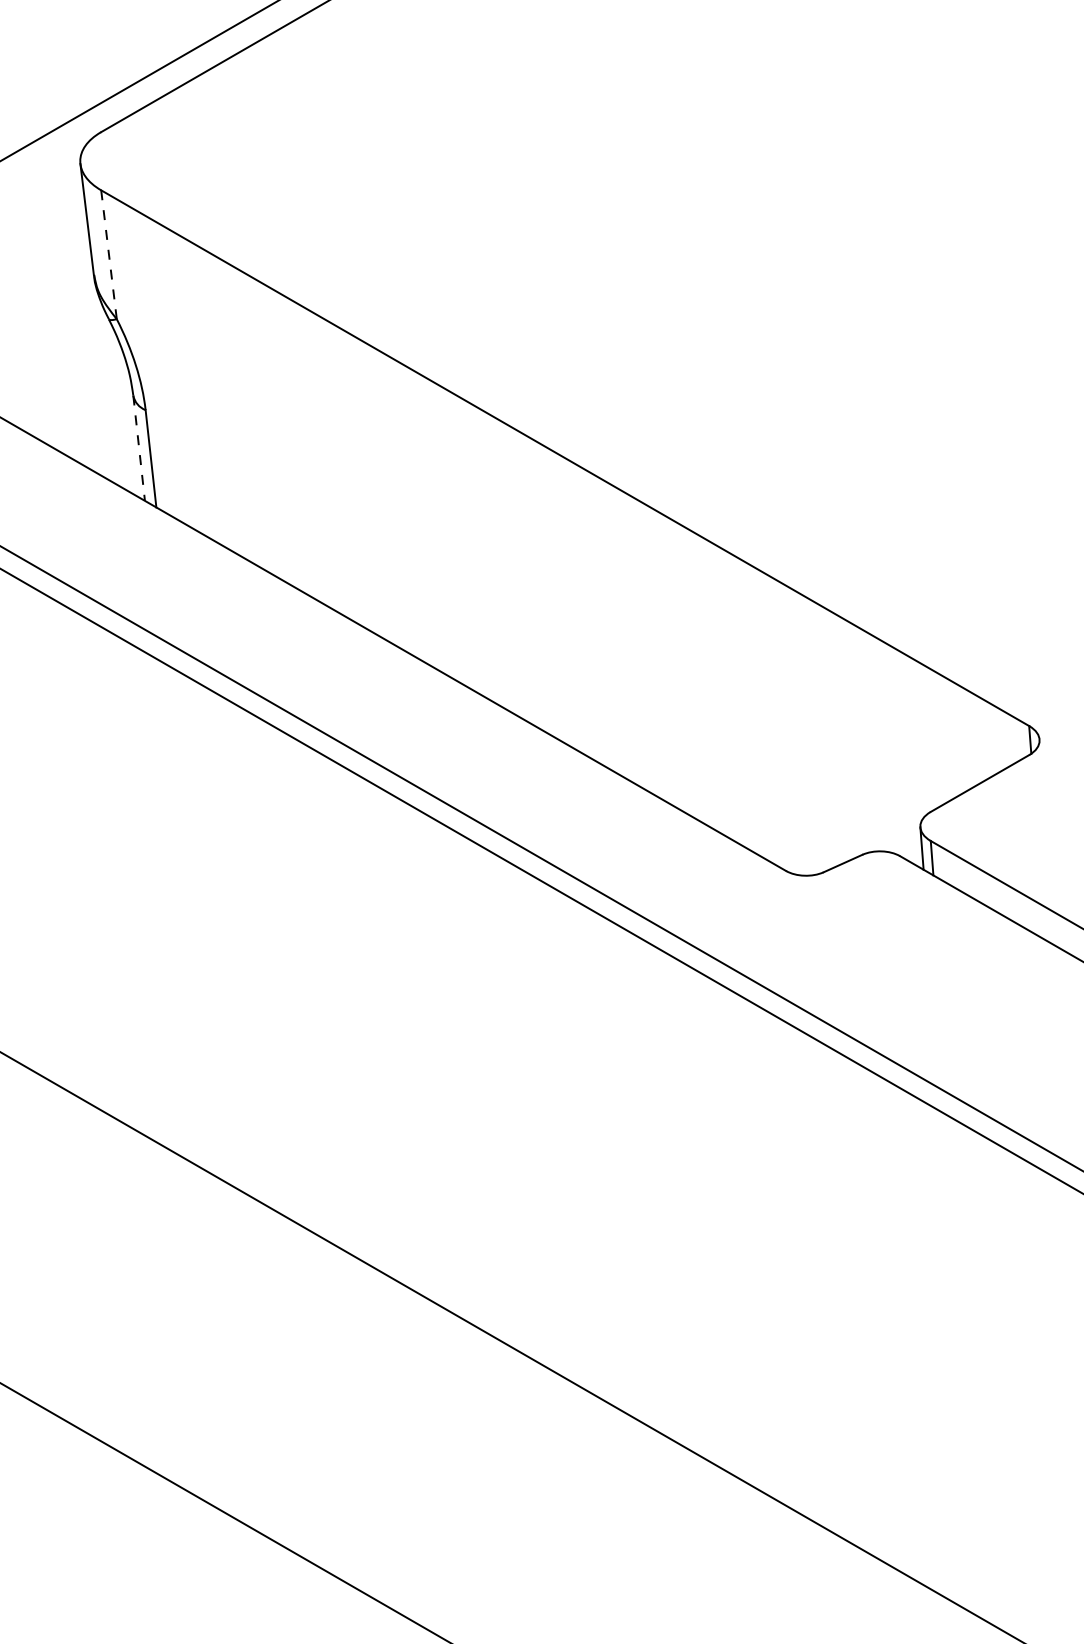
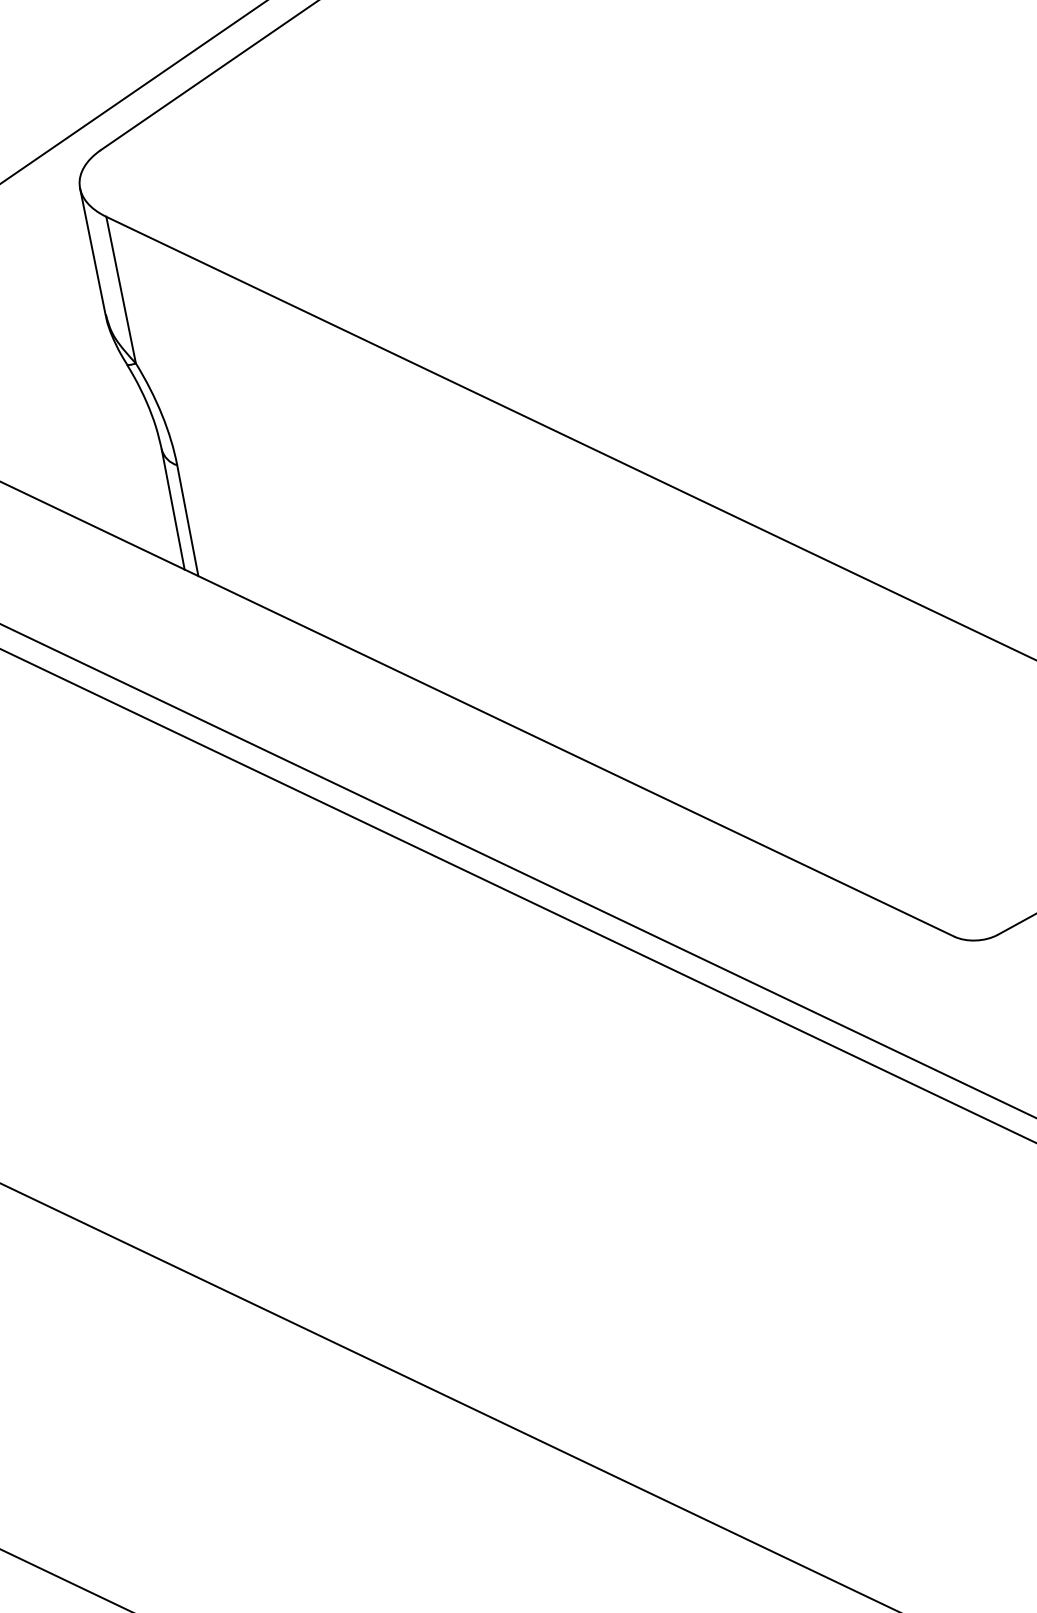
line: (109, 254) -> (121, 289), dashed -> solid
line: (139, 448) -> (173, 509), dashed -> solid

